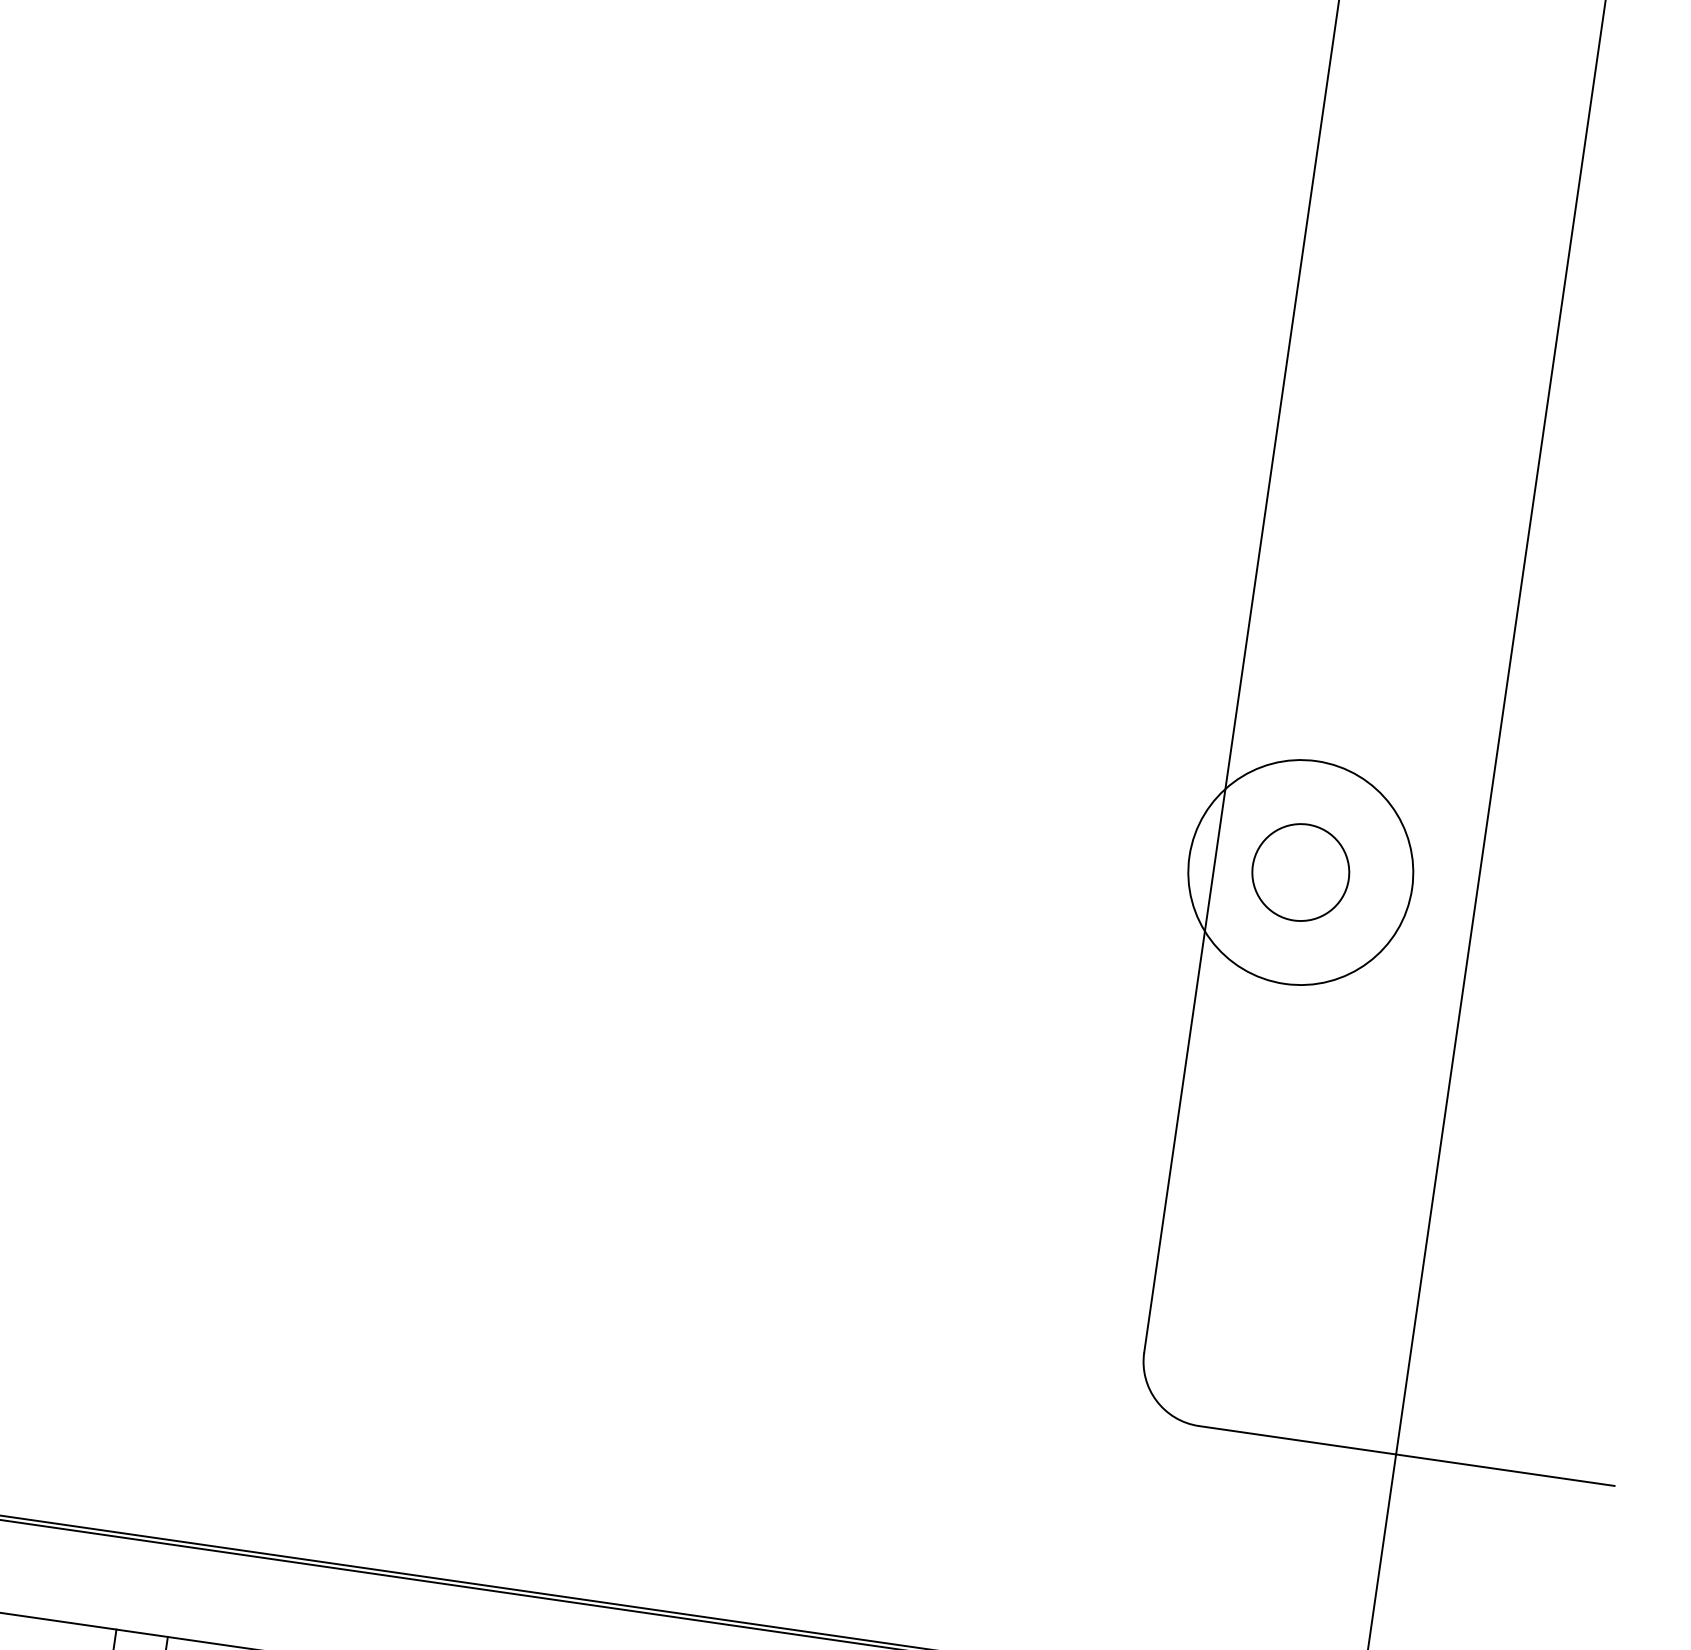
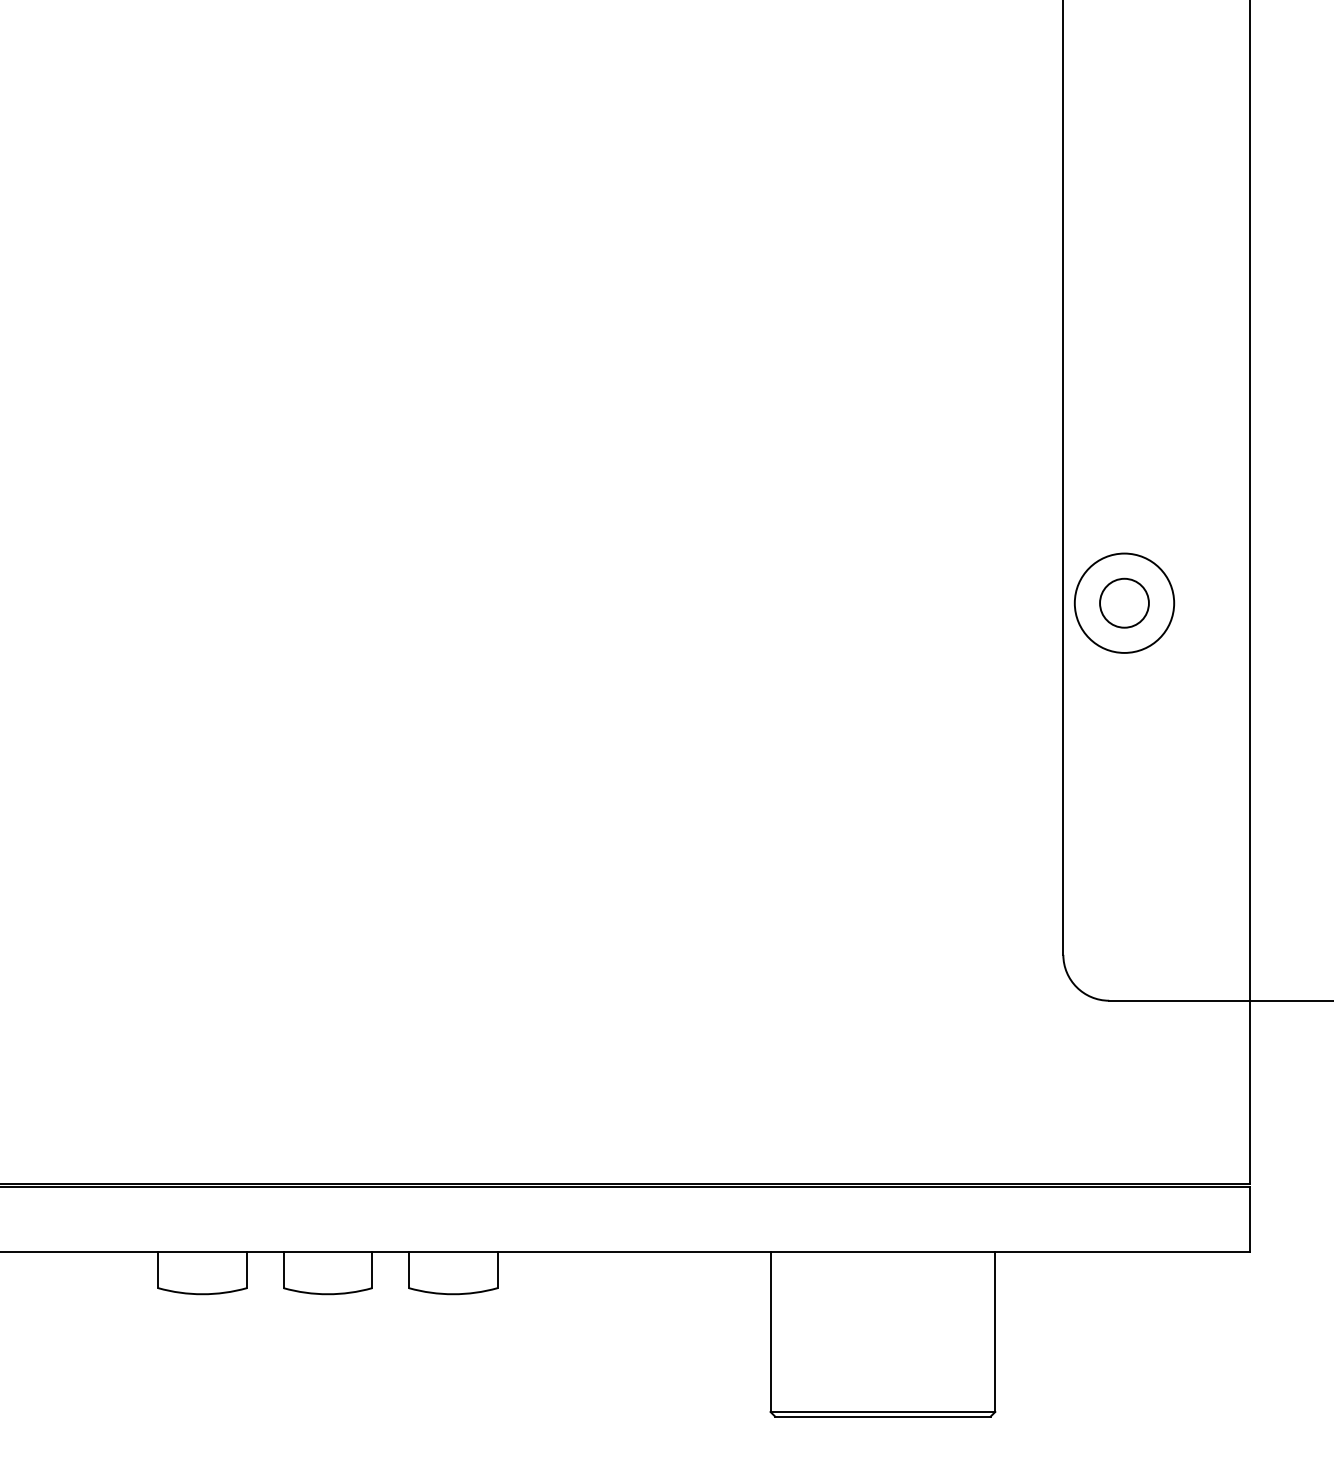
circle: (1300, 871) -> (1124, 602), size x0.62
circle: (1300, 871) -> (1124, 602), size x0.71

